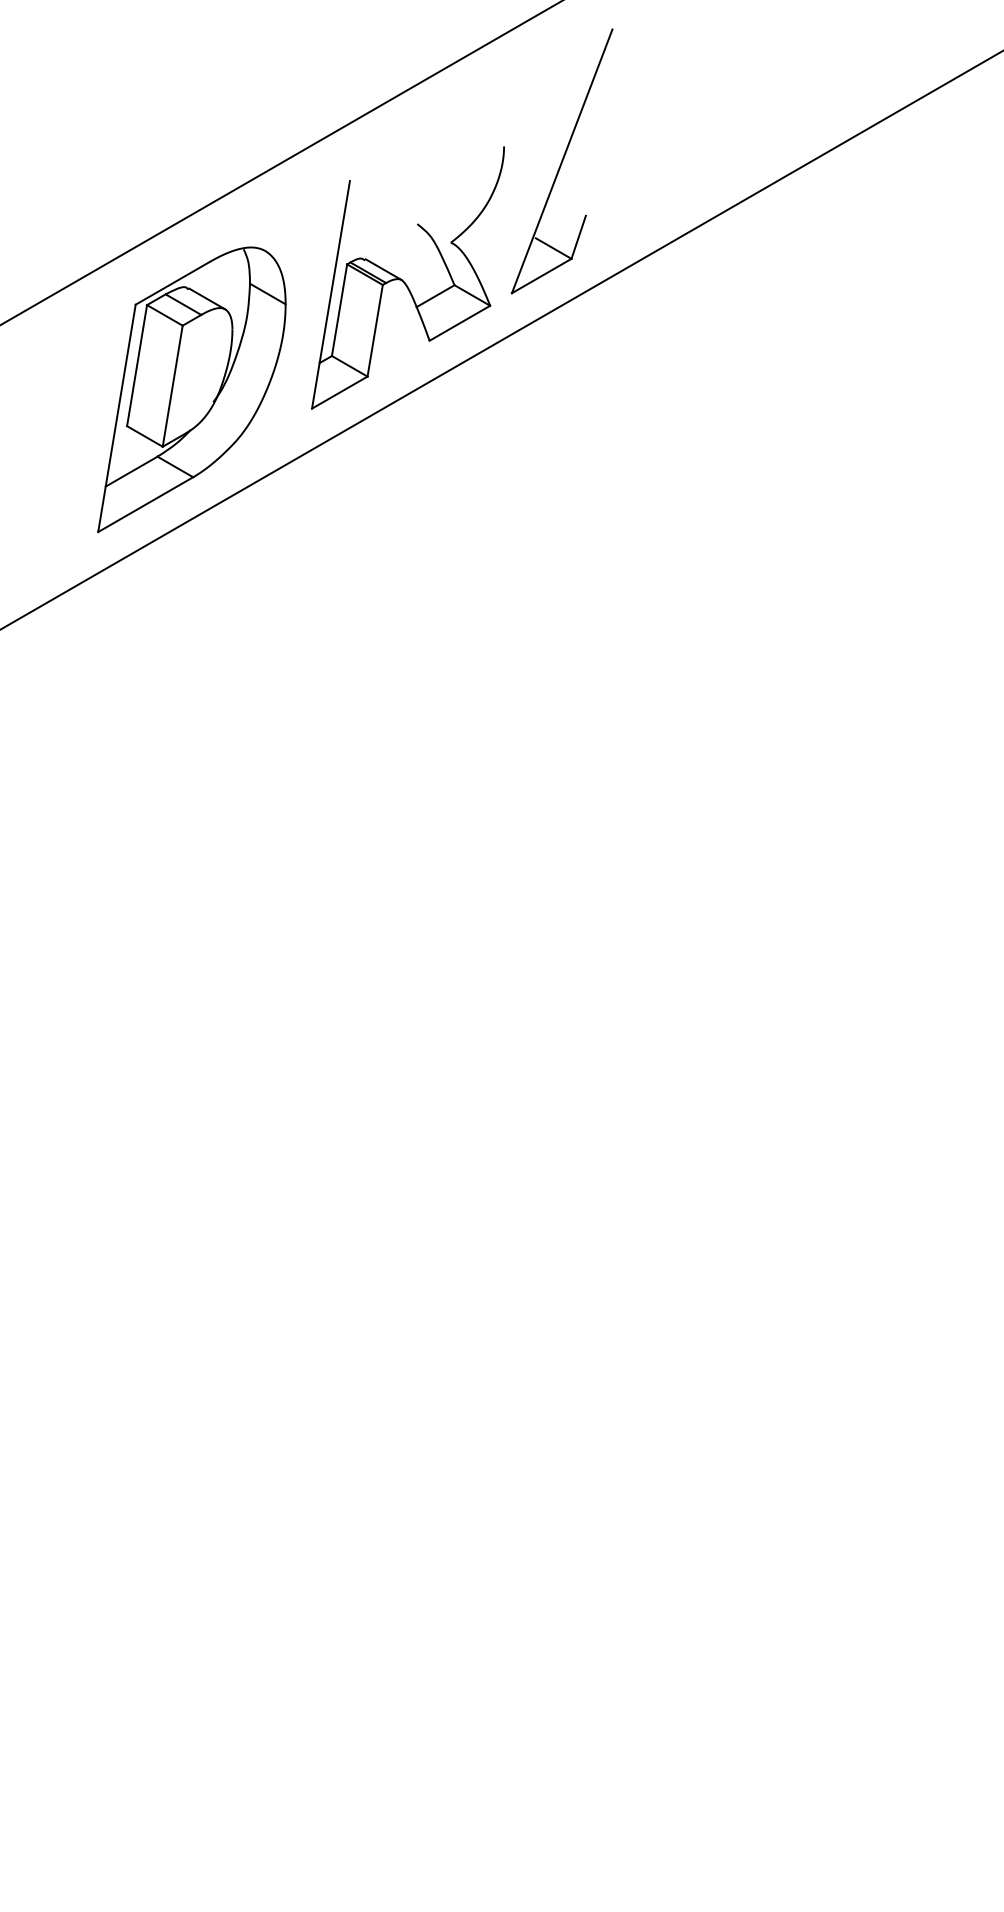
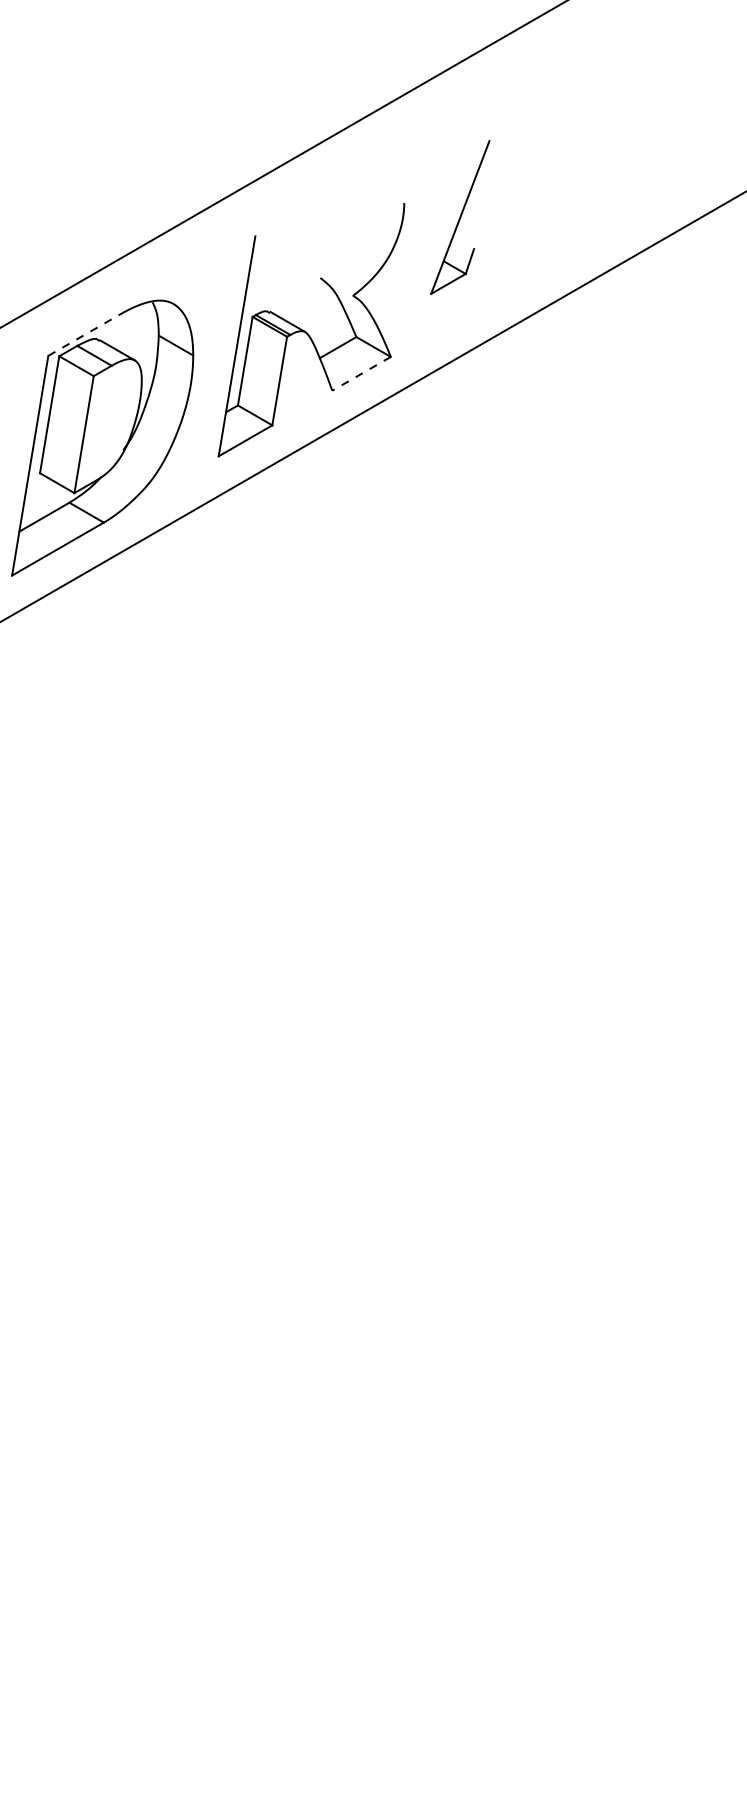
part: (561, 161) -> (459, 217), size x0.6
line: (172, 283) -> (83, 335), solid -> dashed
line: (459, 323) -> (361, 374), solid -> dashed

